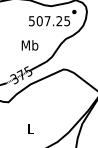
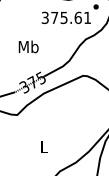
text: (49, 21) -> (66, 18), 507.25 -> 375.61
text: (29, 45) -> (28, 47), moved

